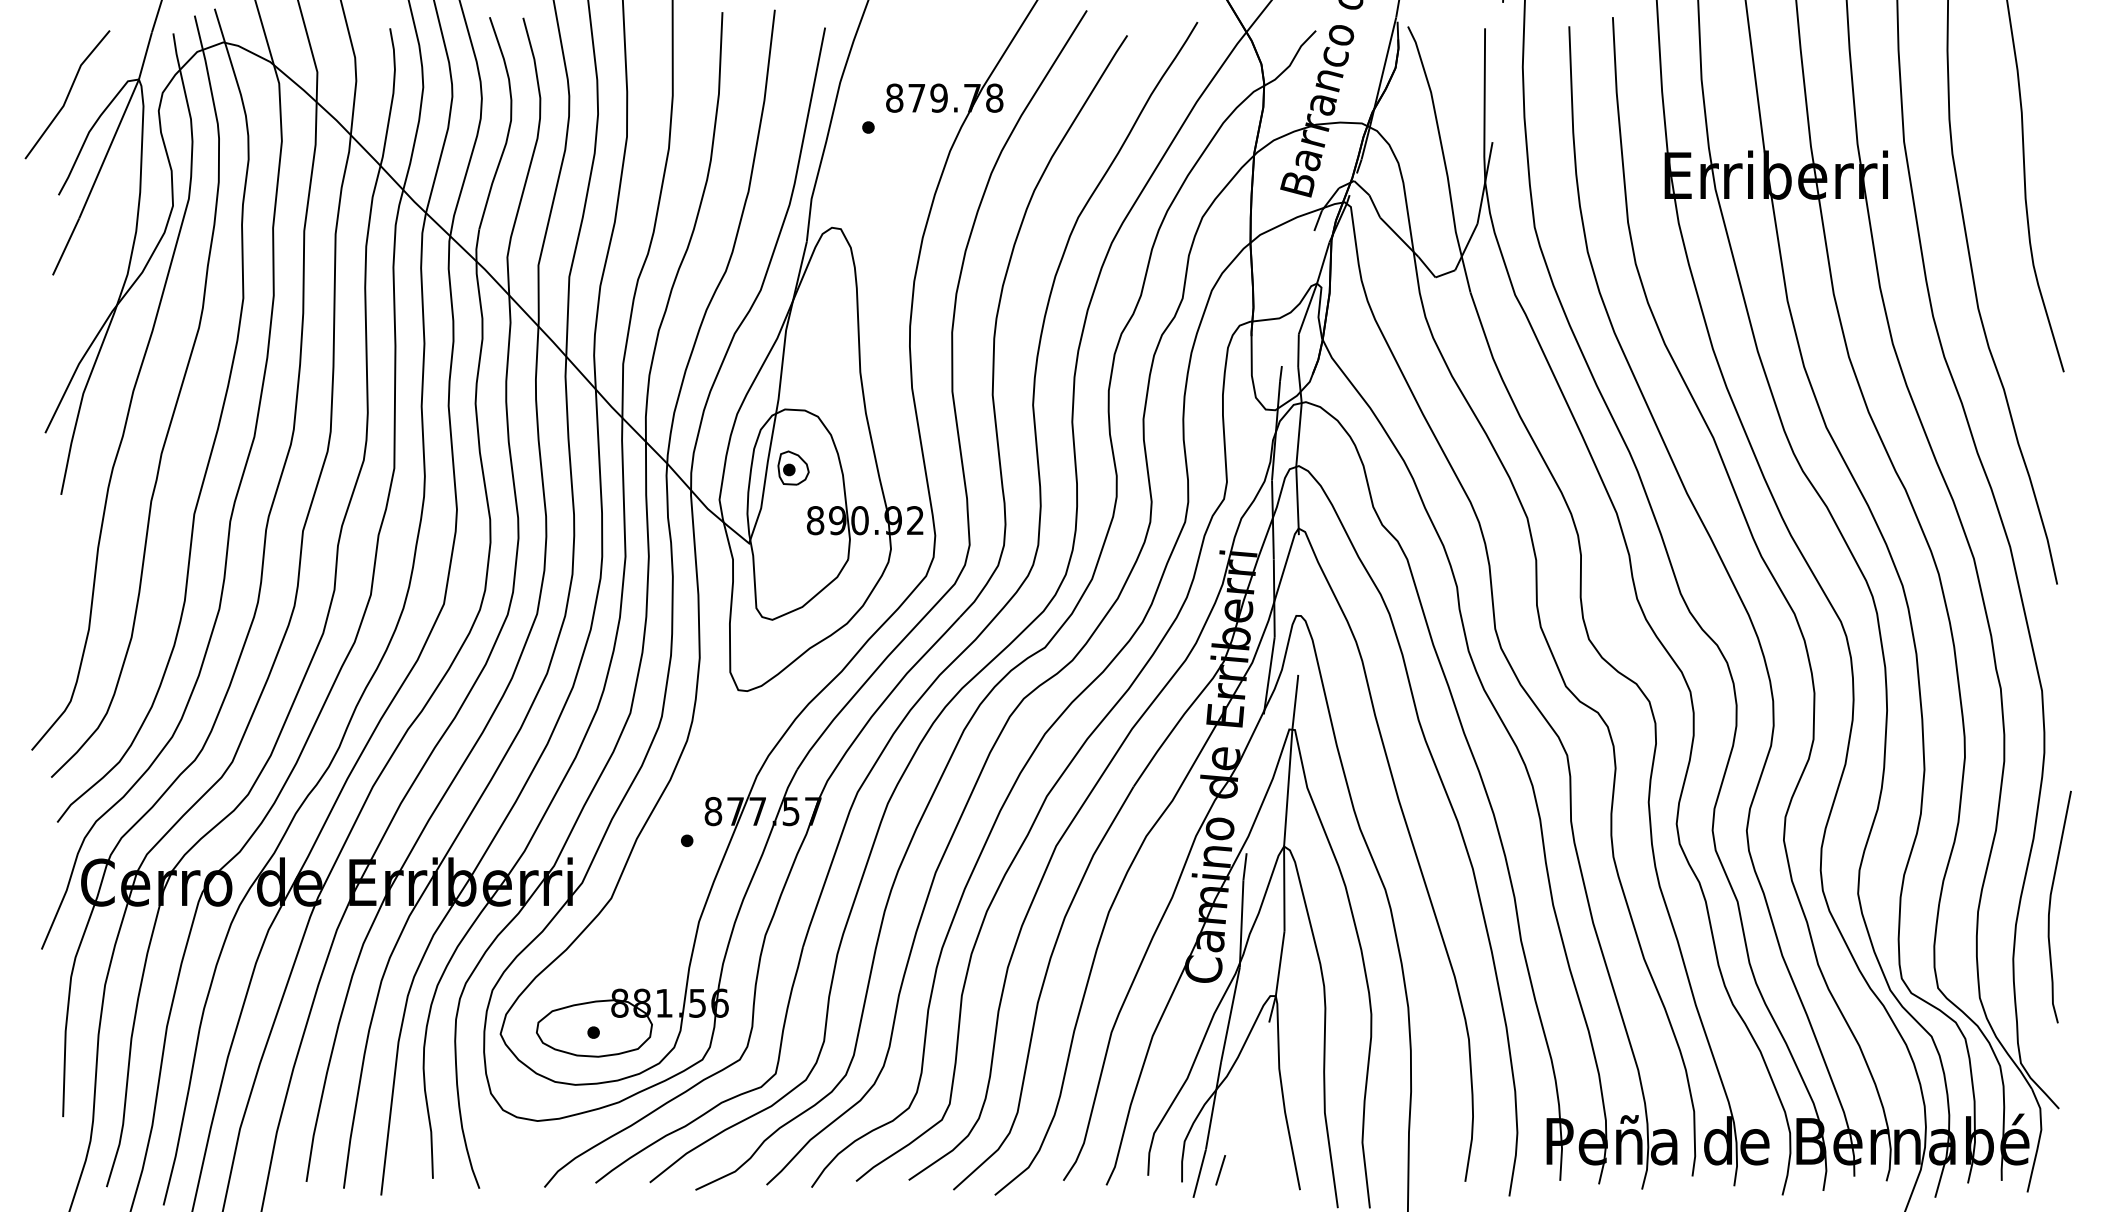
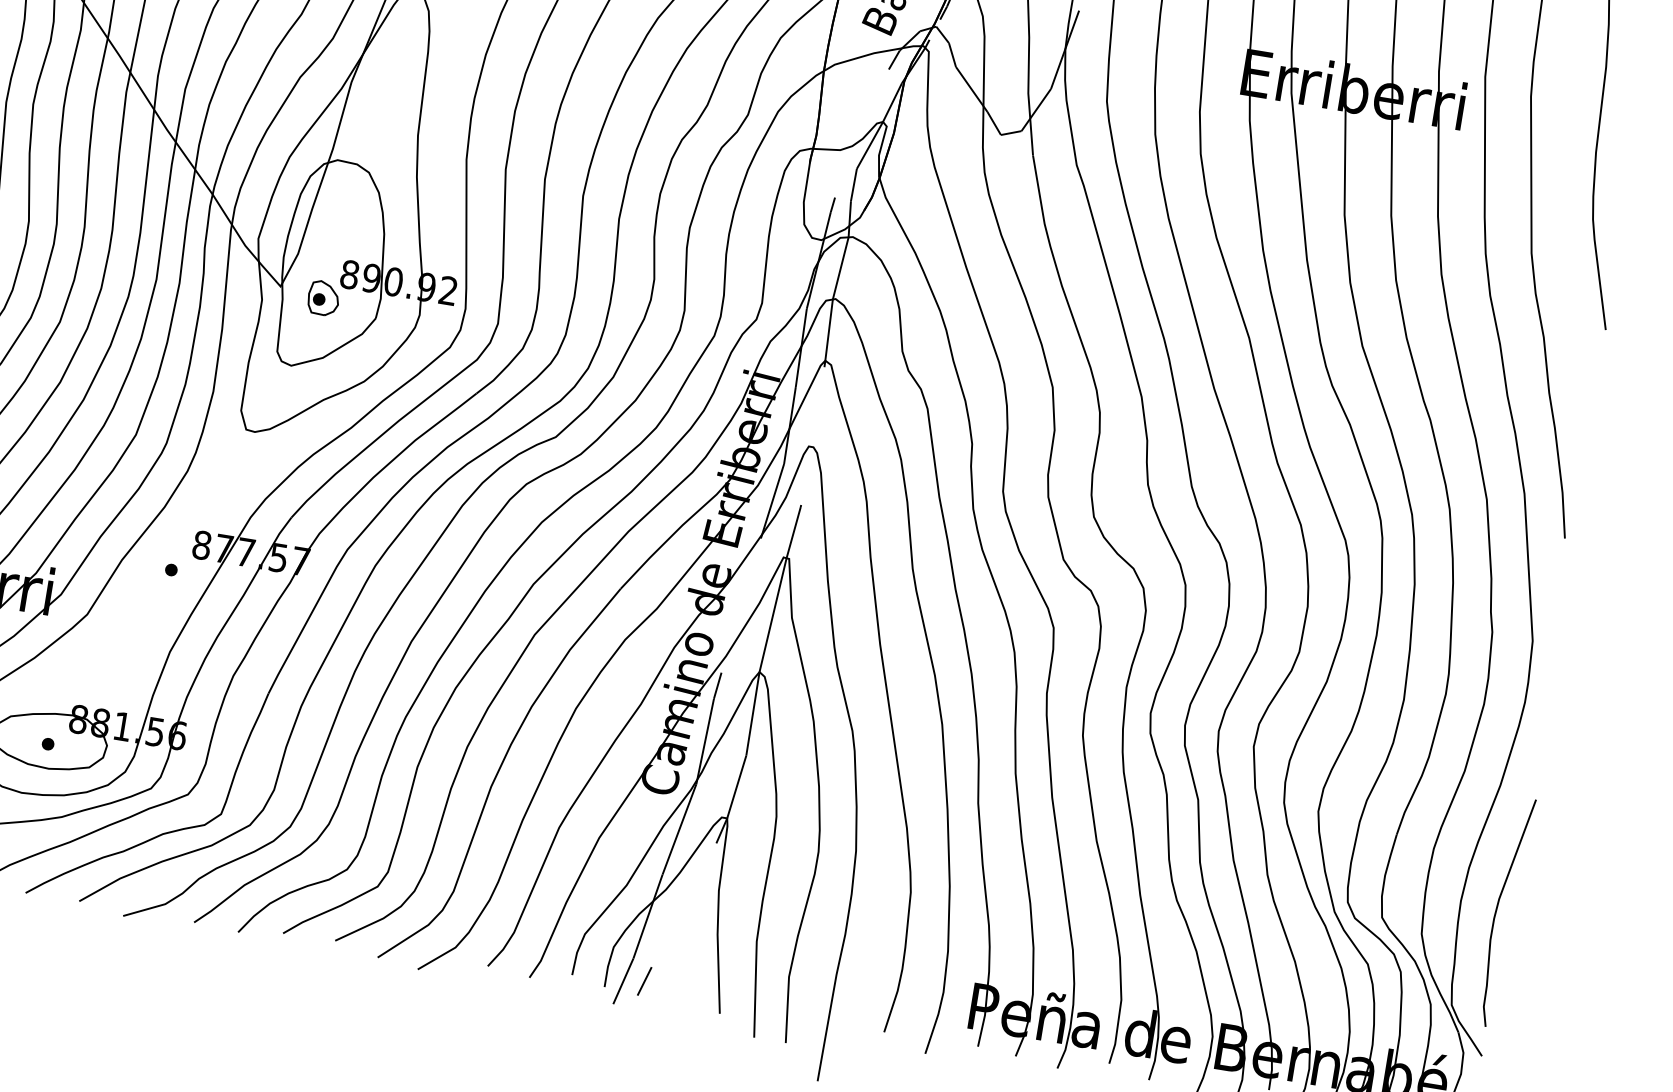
part: (793, 467) -> (323, 297), moved
curve: (2050, 906) -> (1497, 910), moved

